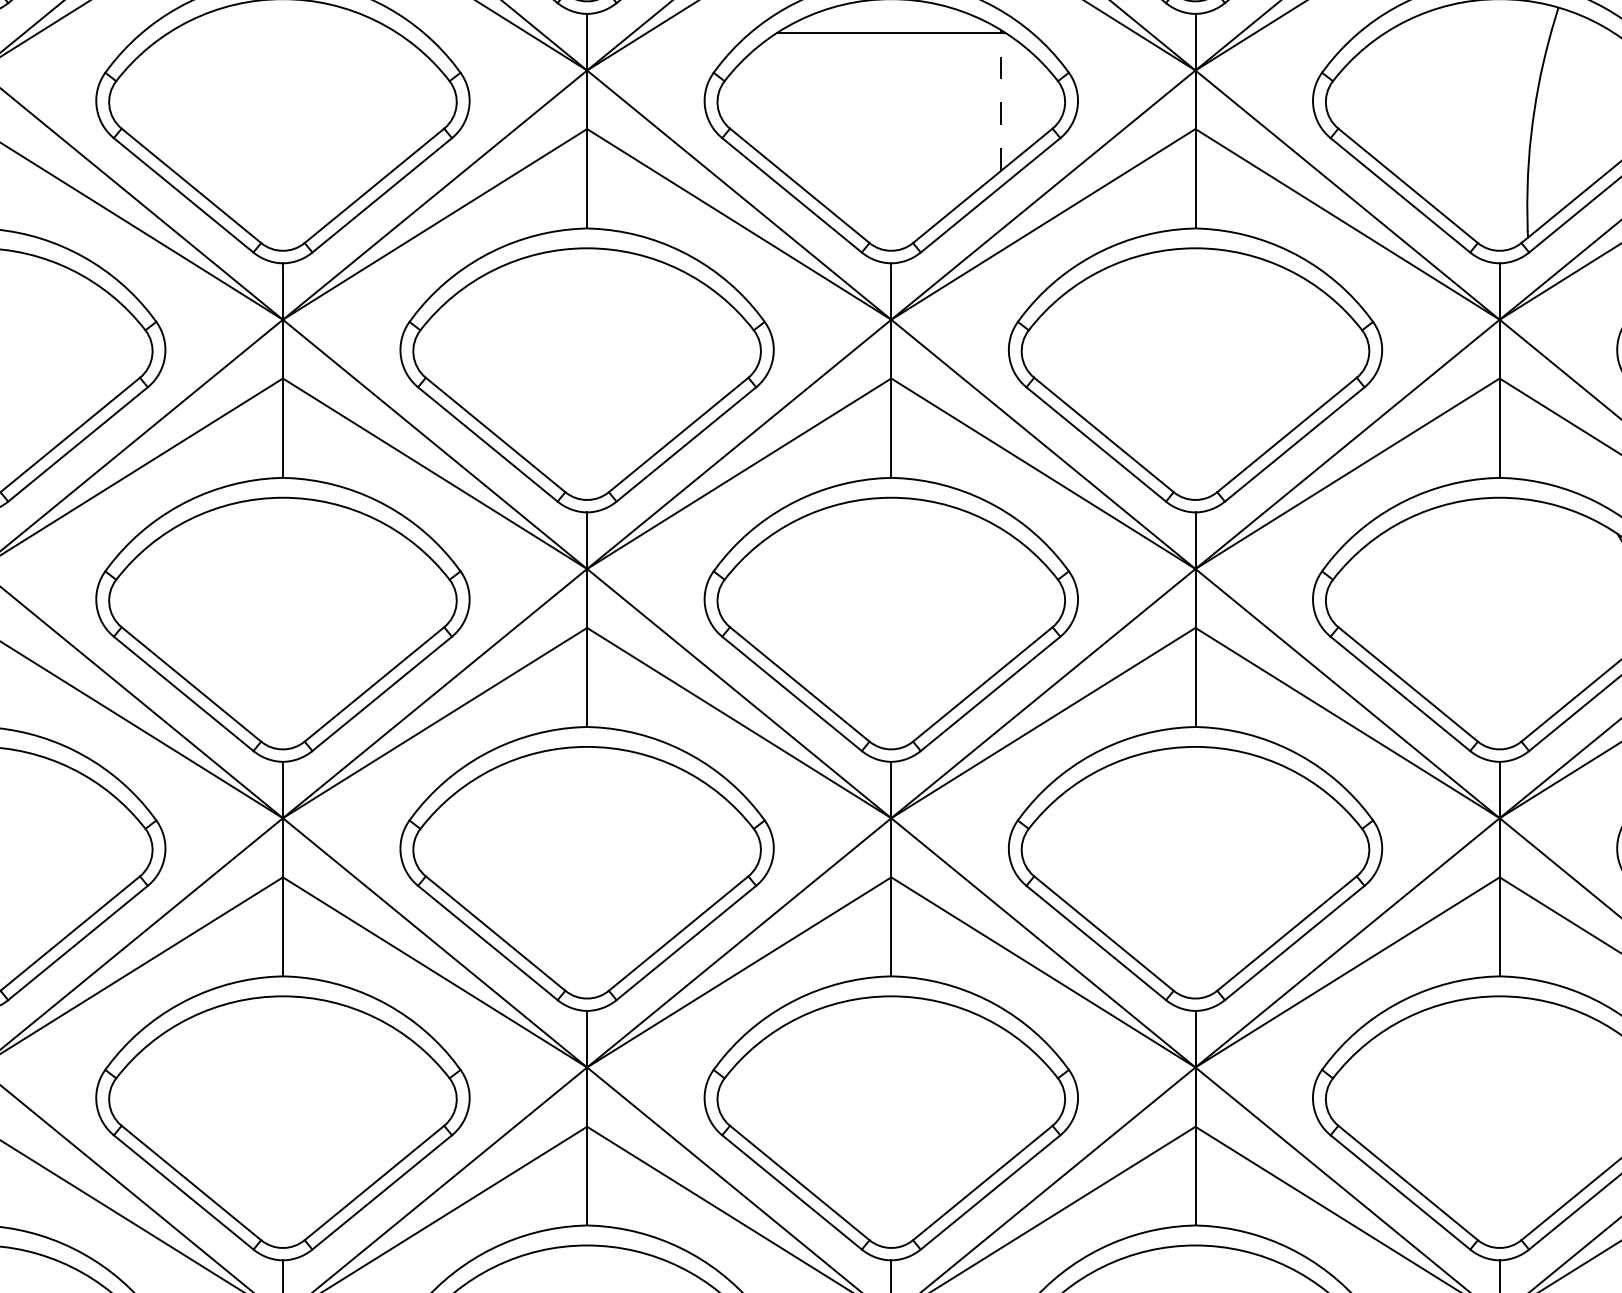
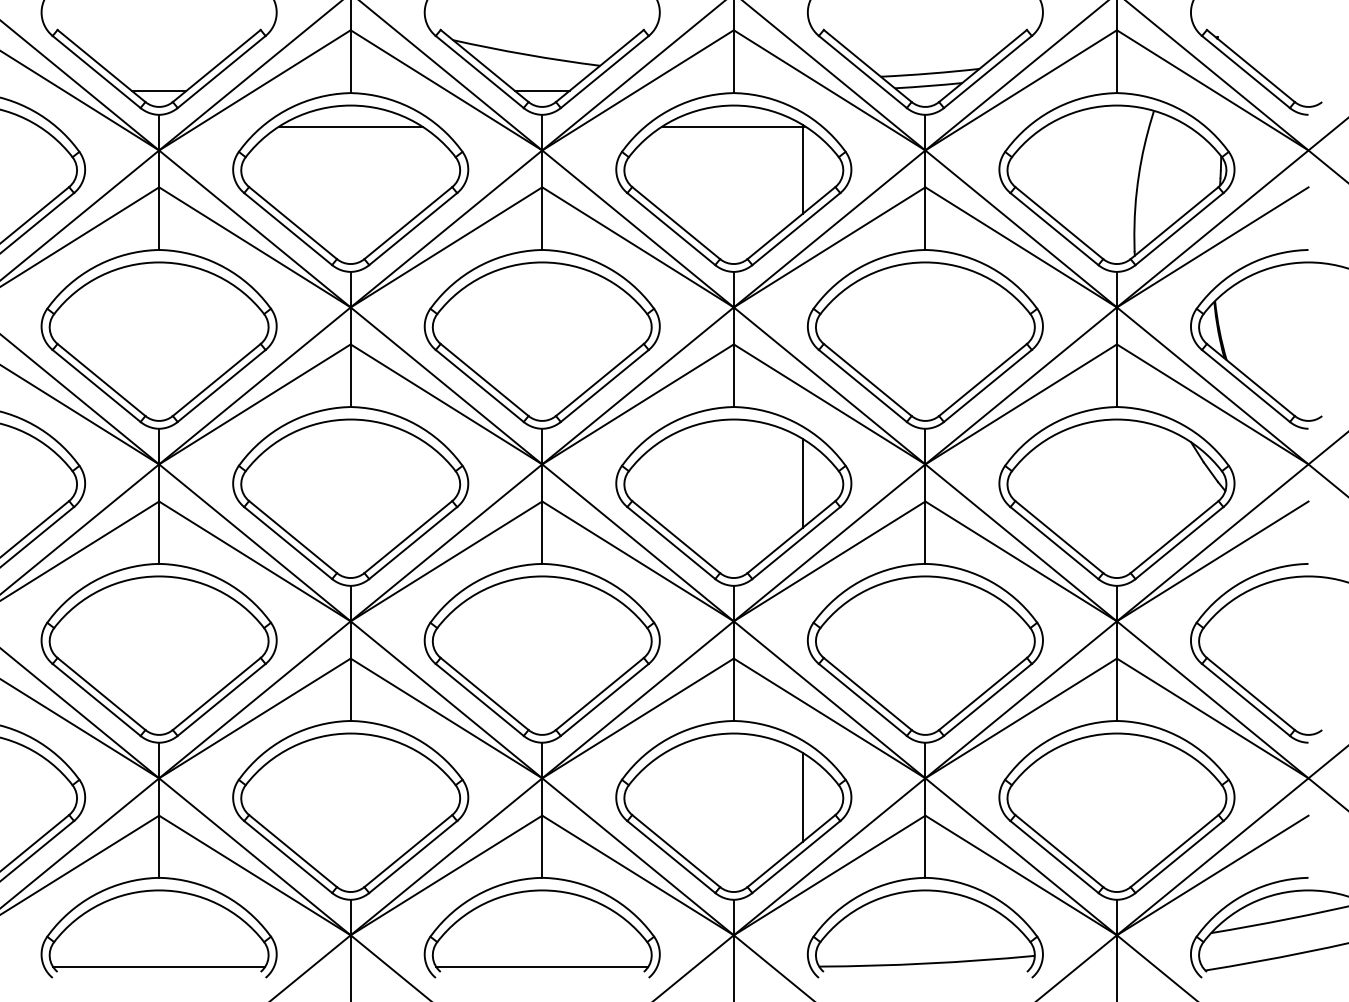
line: (282, 32) -> (350, 126), added
line: (1000, 99) -> (802, 168), dashed -> solid
line: (1000, 599) -> (802, 483), added
line: (1000, 1097) -> (802, 797), added

